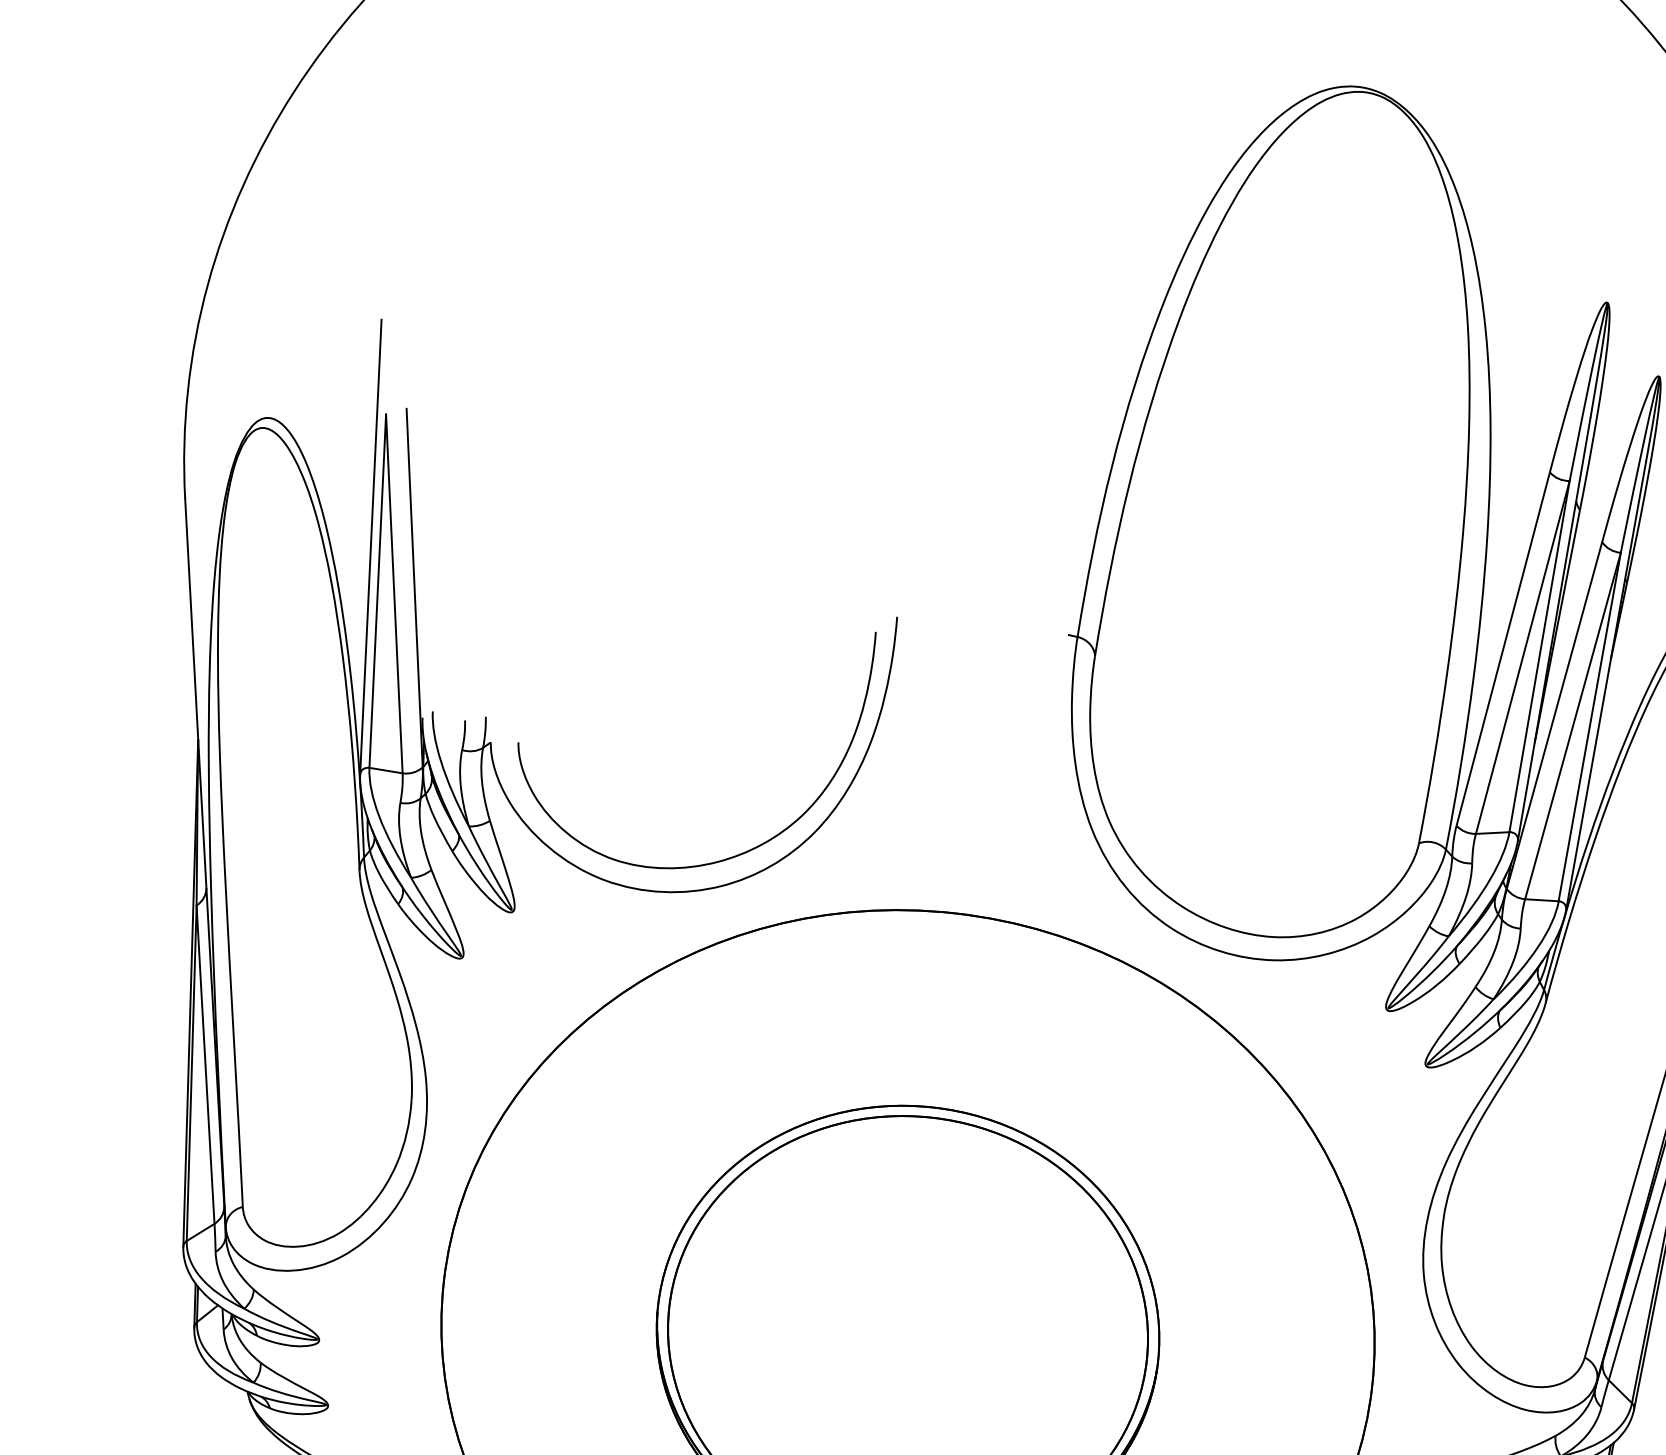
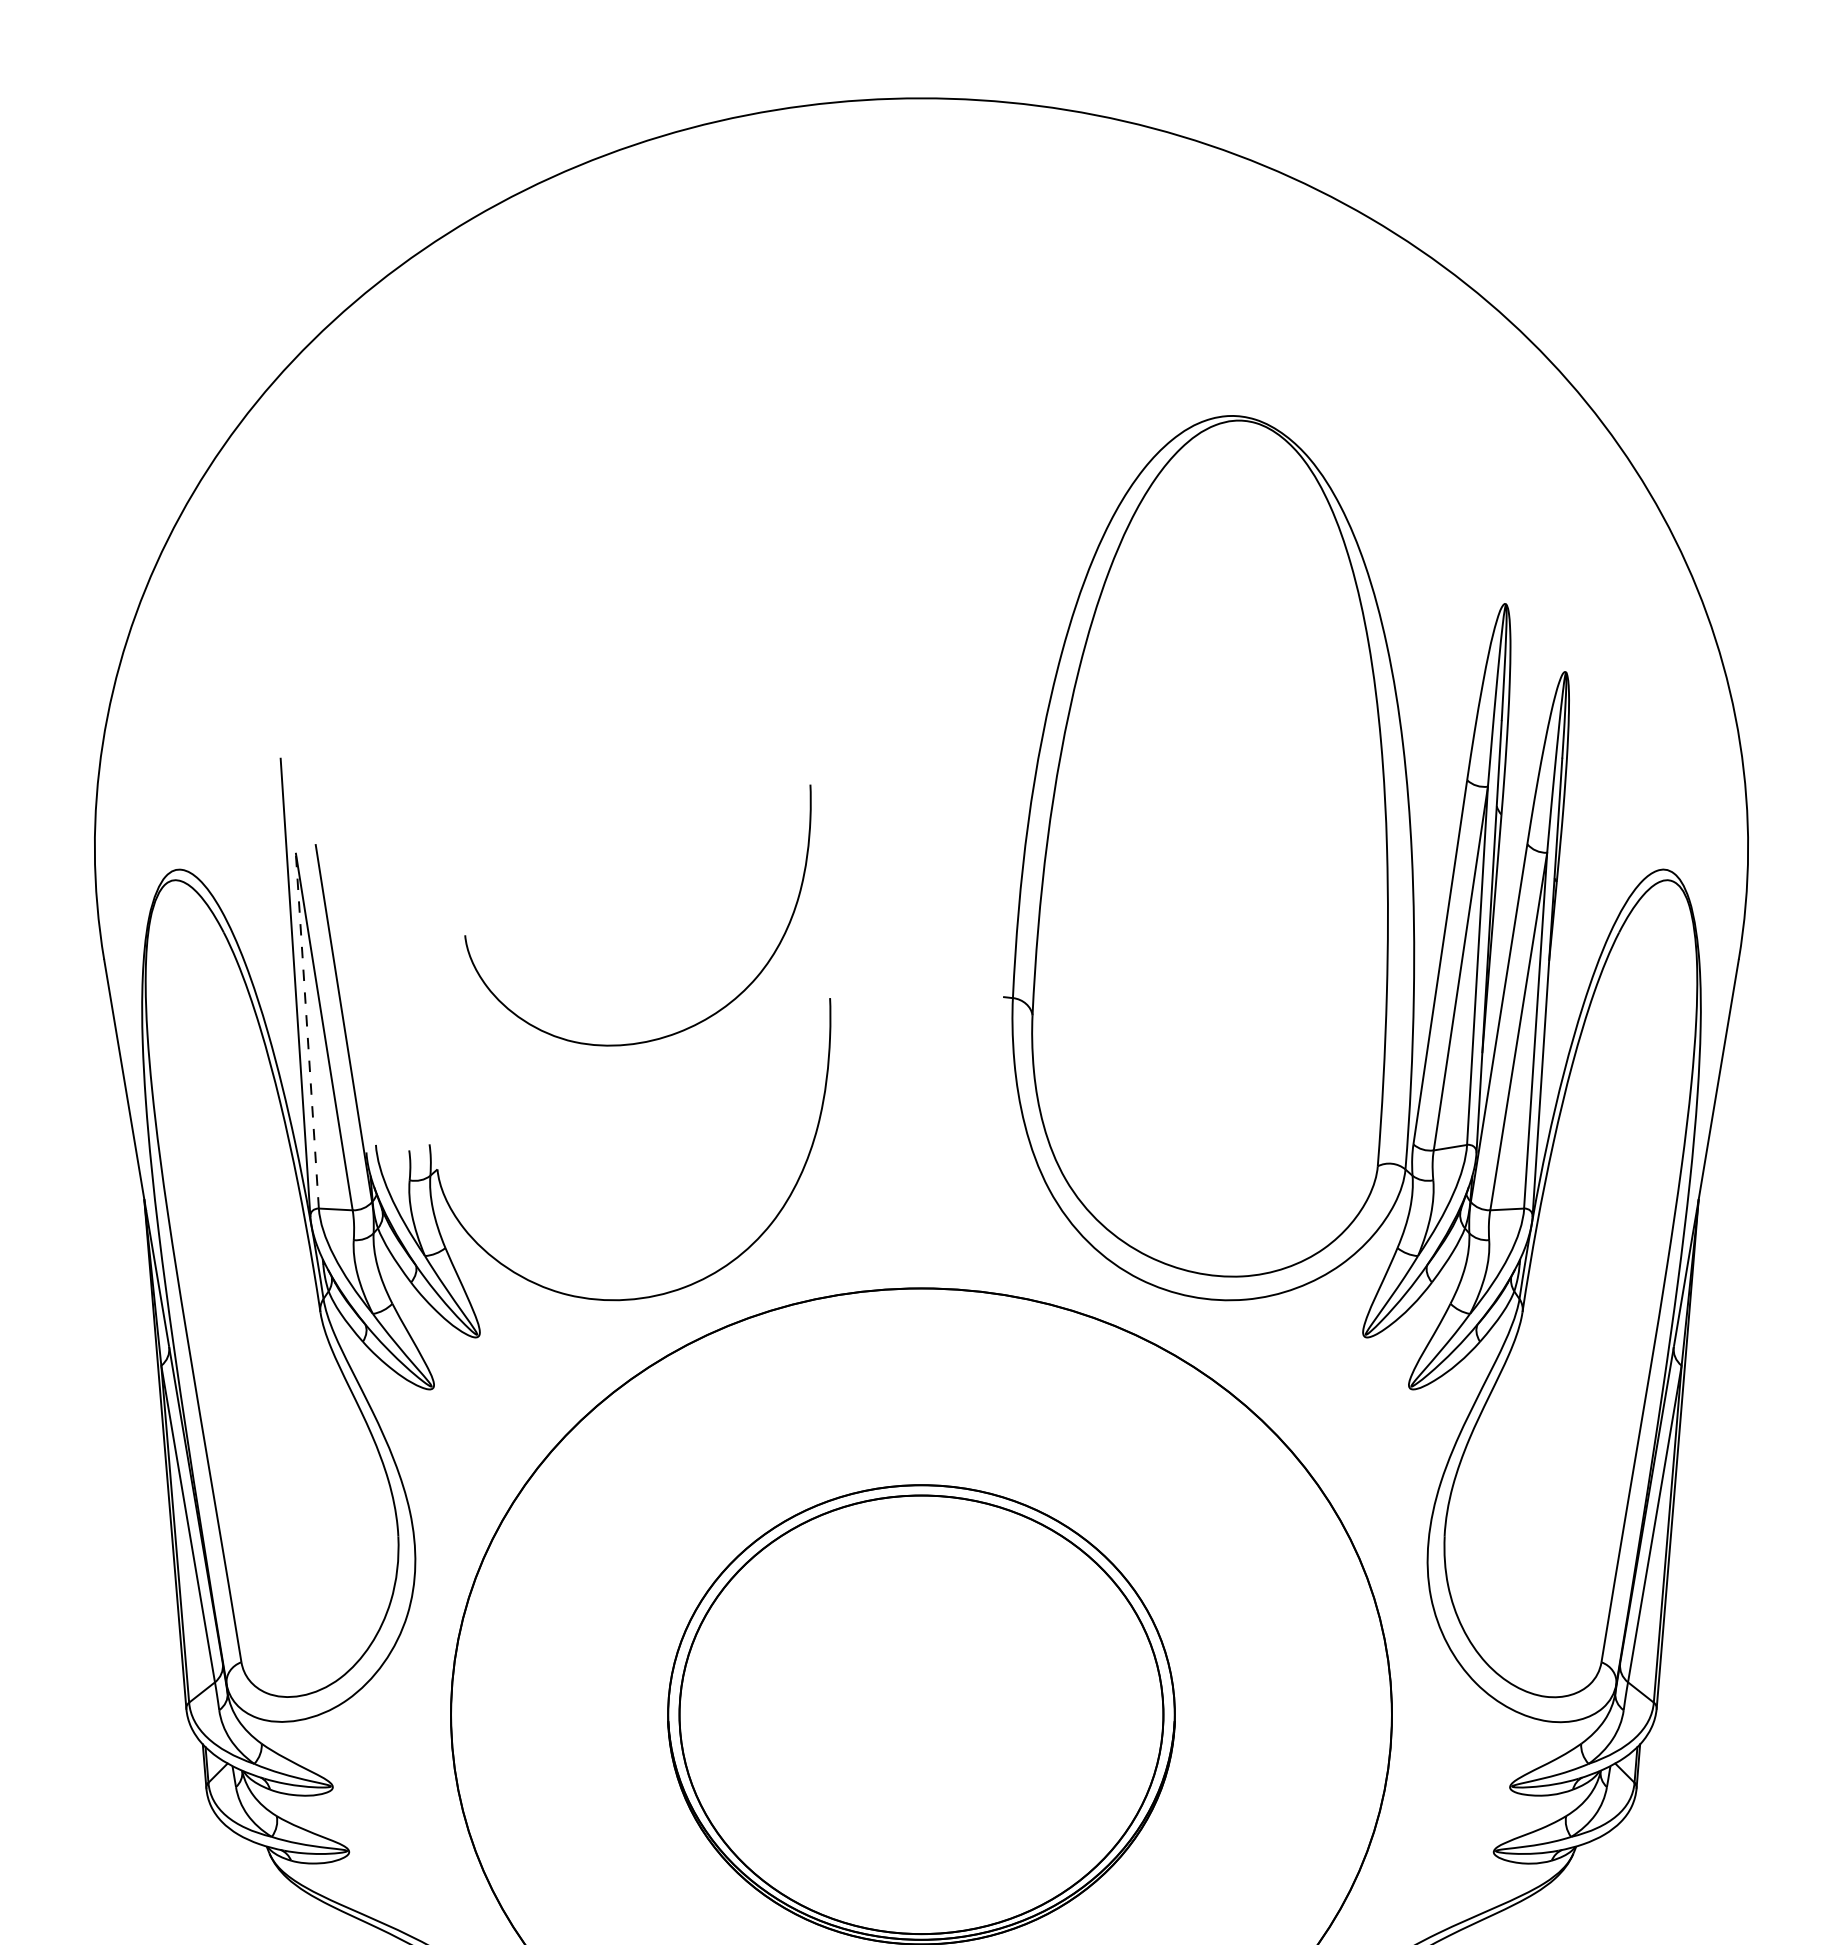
line: (377, 590) -> (307, 1030), solid -> dashed
curve: (731, 856) -> (691, 1025), moved

